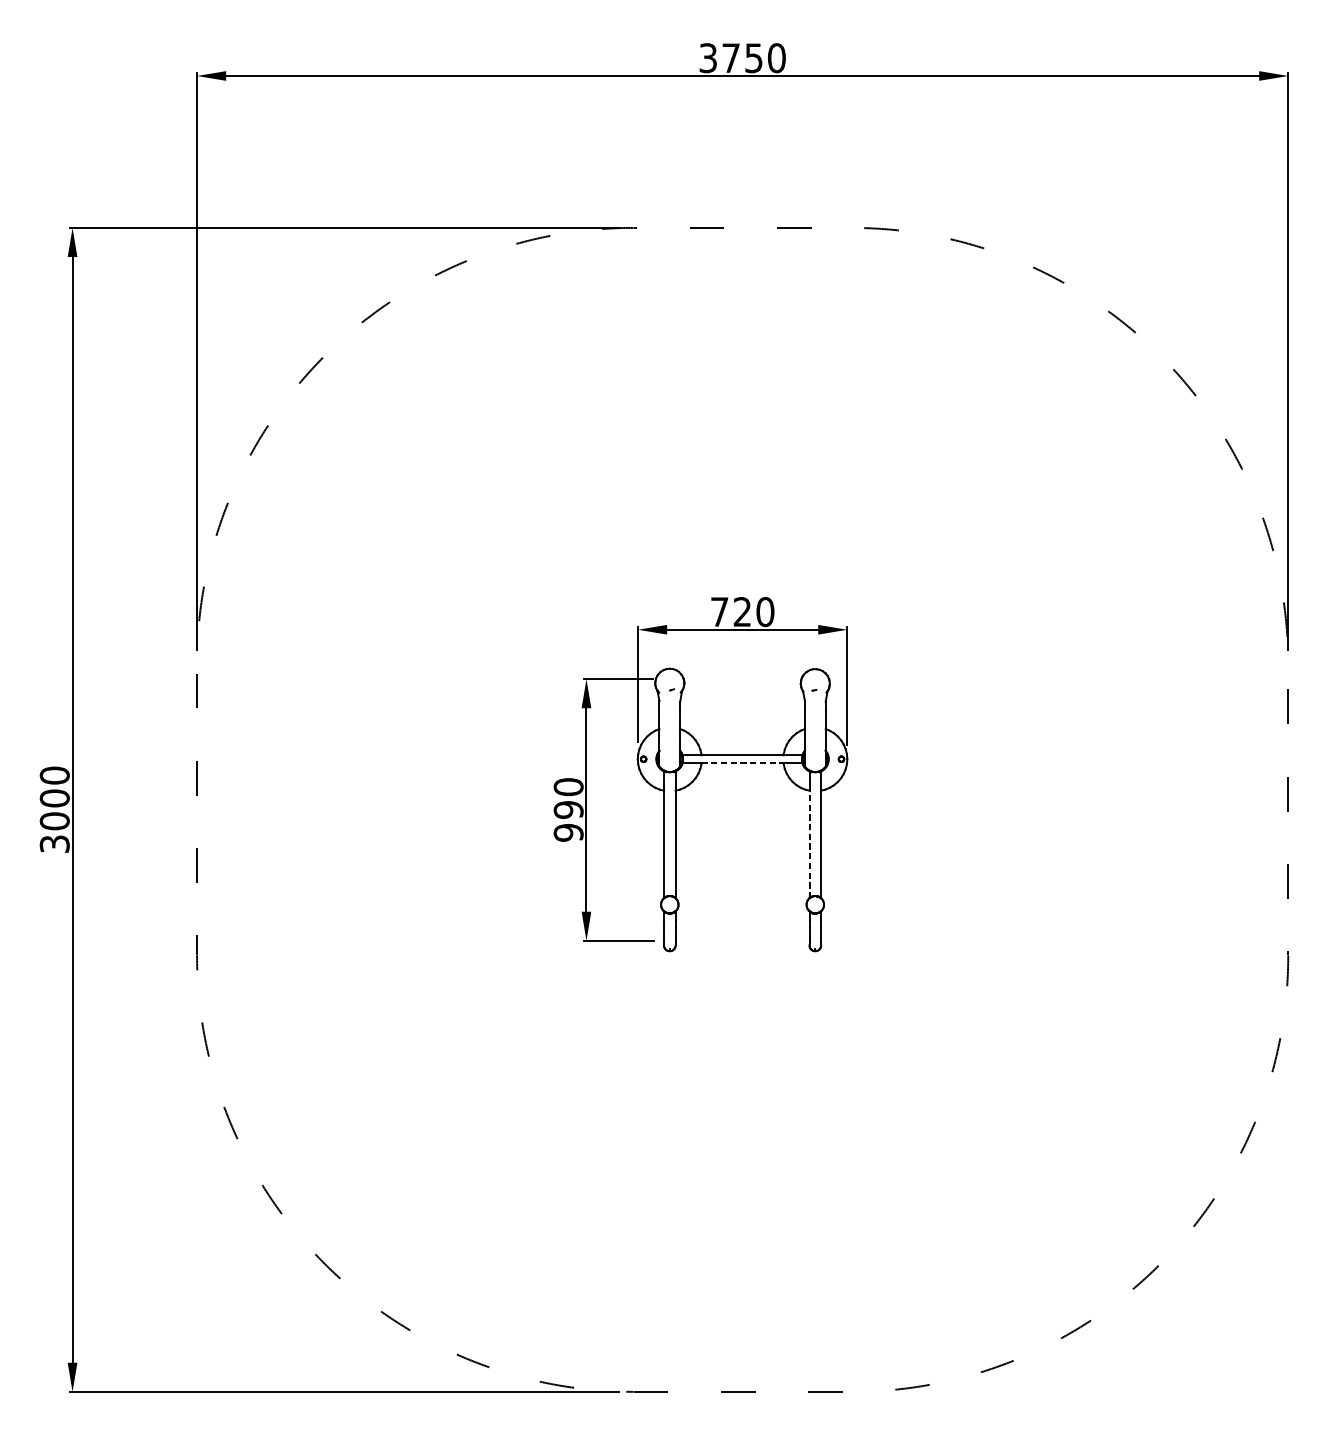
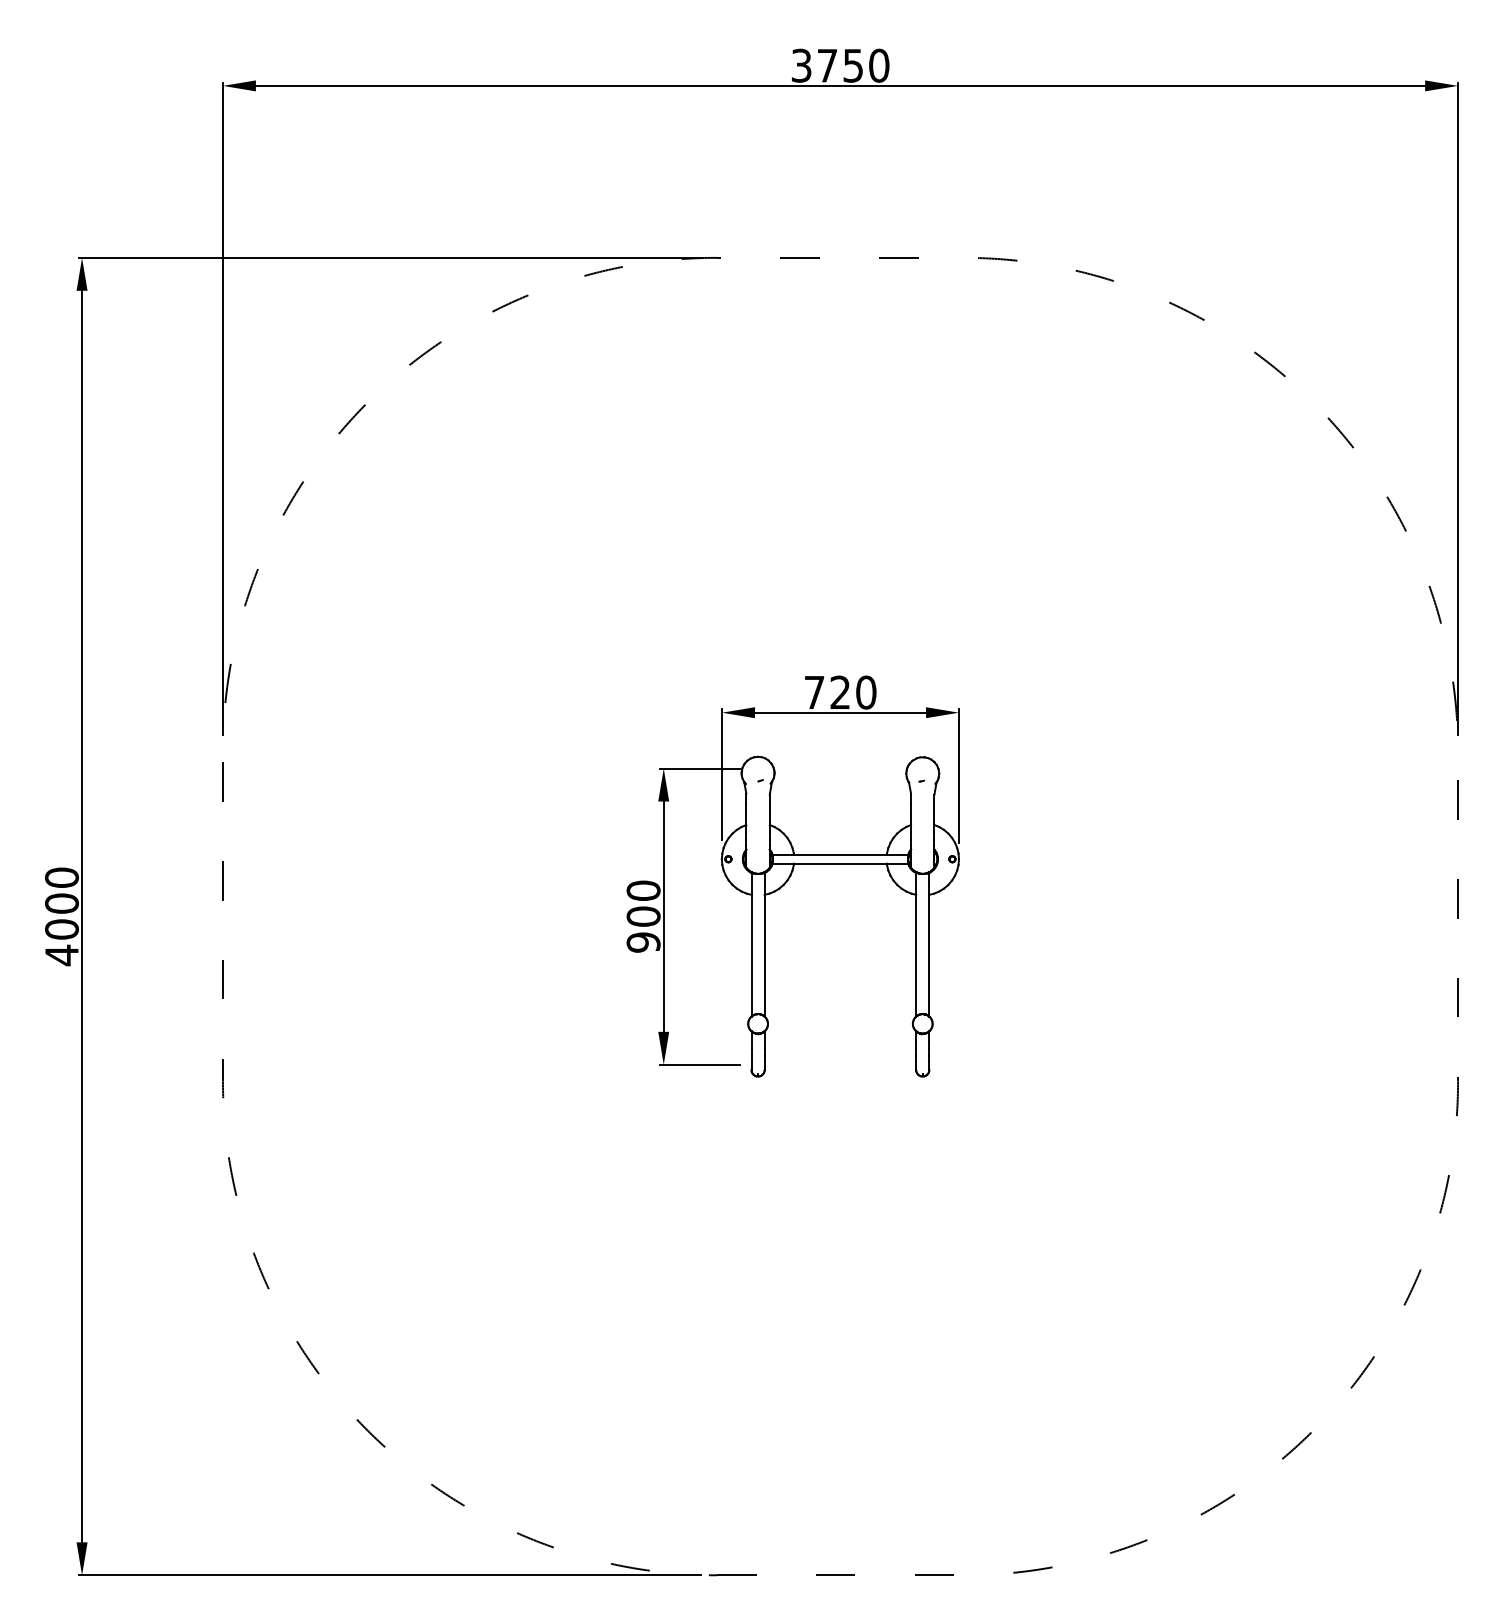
line: (742, 763) -> (840, 863), dashed -> solid
text: (568, 809) -> (643, 916), 990 -> 900
text: (54, 844) -> (61, 955), 3000 -> 4000
line: (809, 844) -> (916, 955), dashed -> solid

